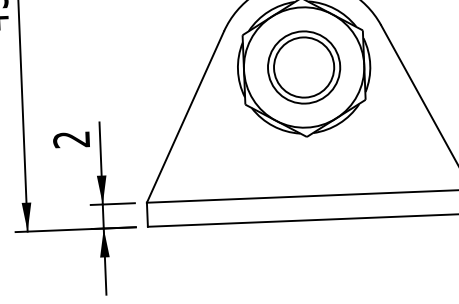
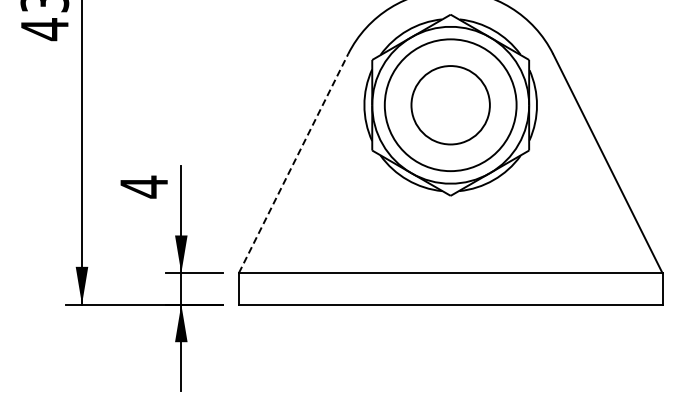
circle: (303, 67) -> (450, 105), size x1.4
line: (185, 117) -> (293, 163), solid -> dashed
text: (71, 139) -> (143, 186), 2 -> 4

